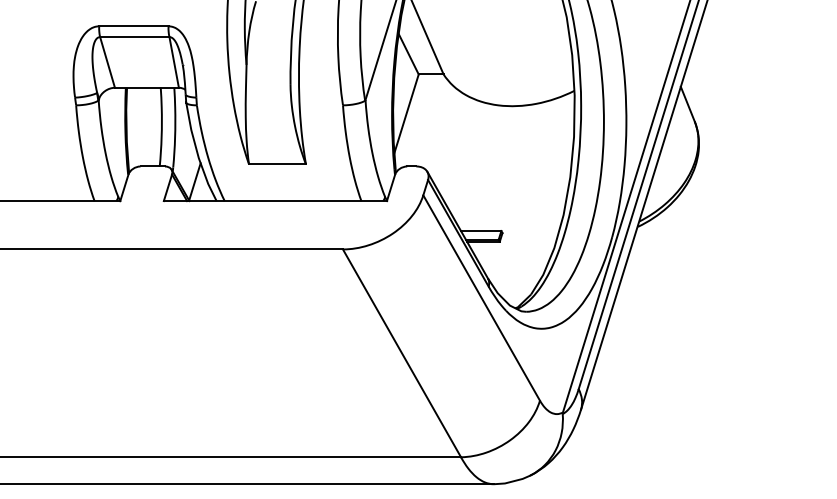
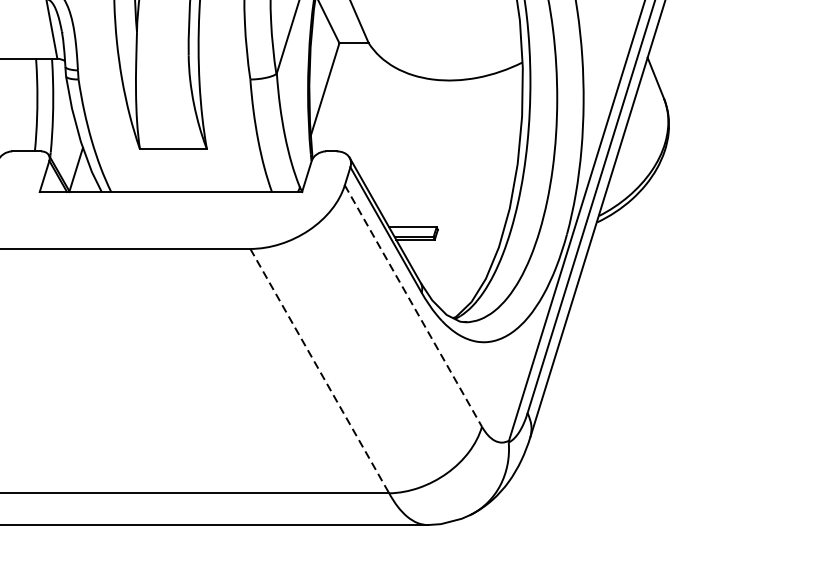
line: (481, 298) -> (413, 306), solid -> dashed
line: (402, 353) -> (320, 371), solid -> dashed

